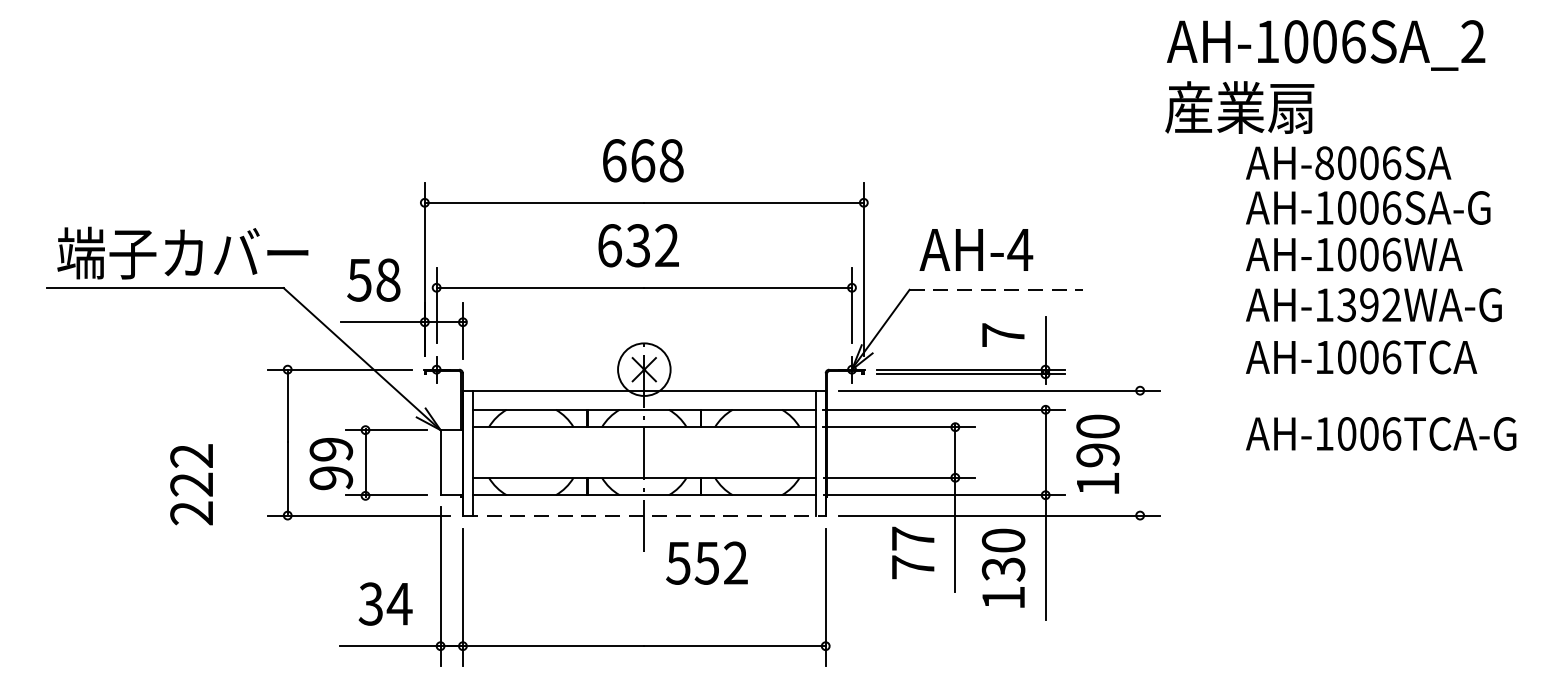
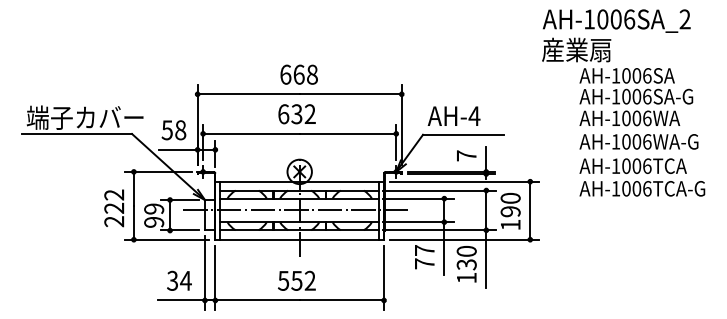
text: (1323, 162) -> (615, 75), AH-8006SA -> AH-1006SA
line: (996, 289) -> (463, 134), dashed -> solid
text: (1368, 304) -> (636, 141), AH-1392WA-G -> AH-1006WA-G
text: (1381, 433) -> (642, 188), moved
line: (635, 452) -> (295, 210), added
line: (1140, 452) -> (530, 210), added
text: (192, 484) -> (114, 208), moved
line: (646, 515) -> (300, 239), dashed -> solid
text: (706, 562) -> (296, 280), moved

